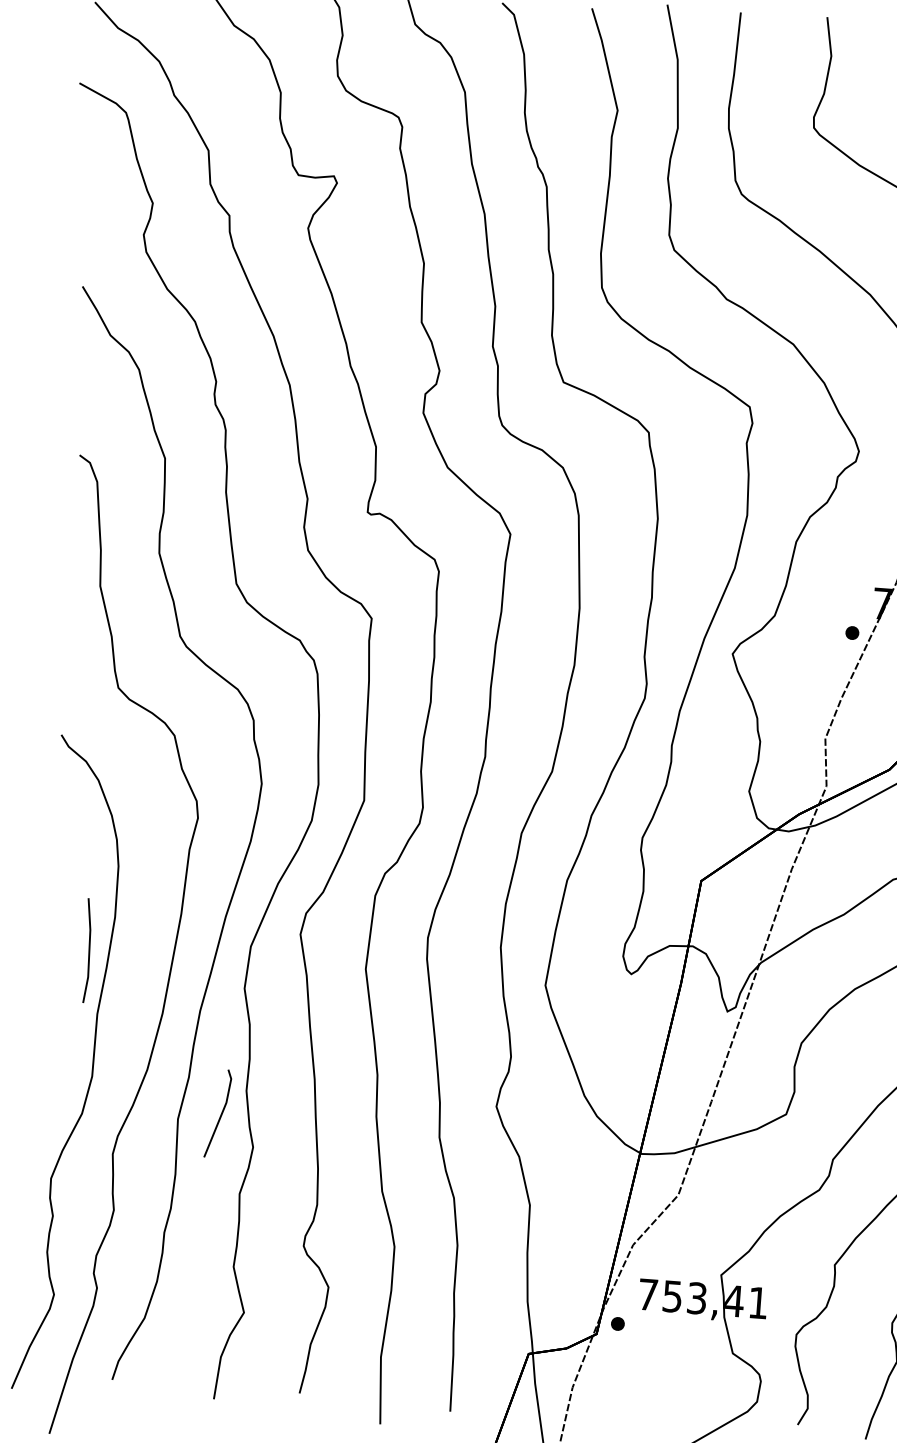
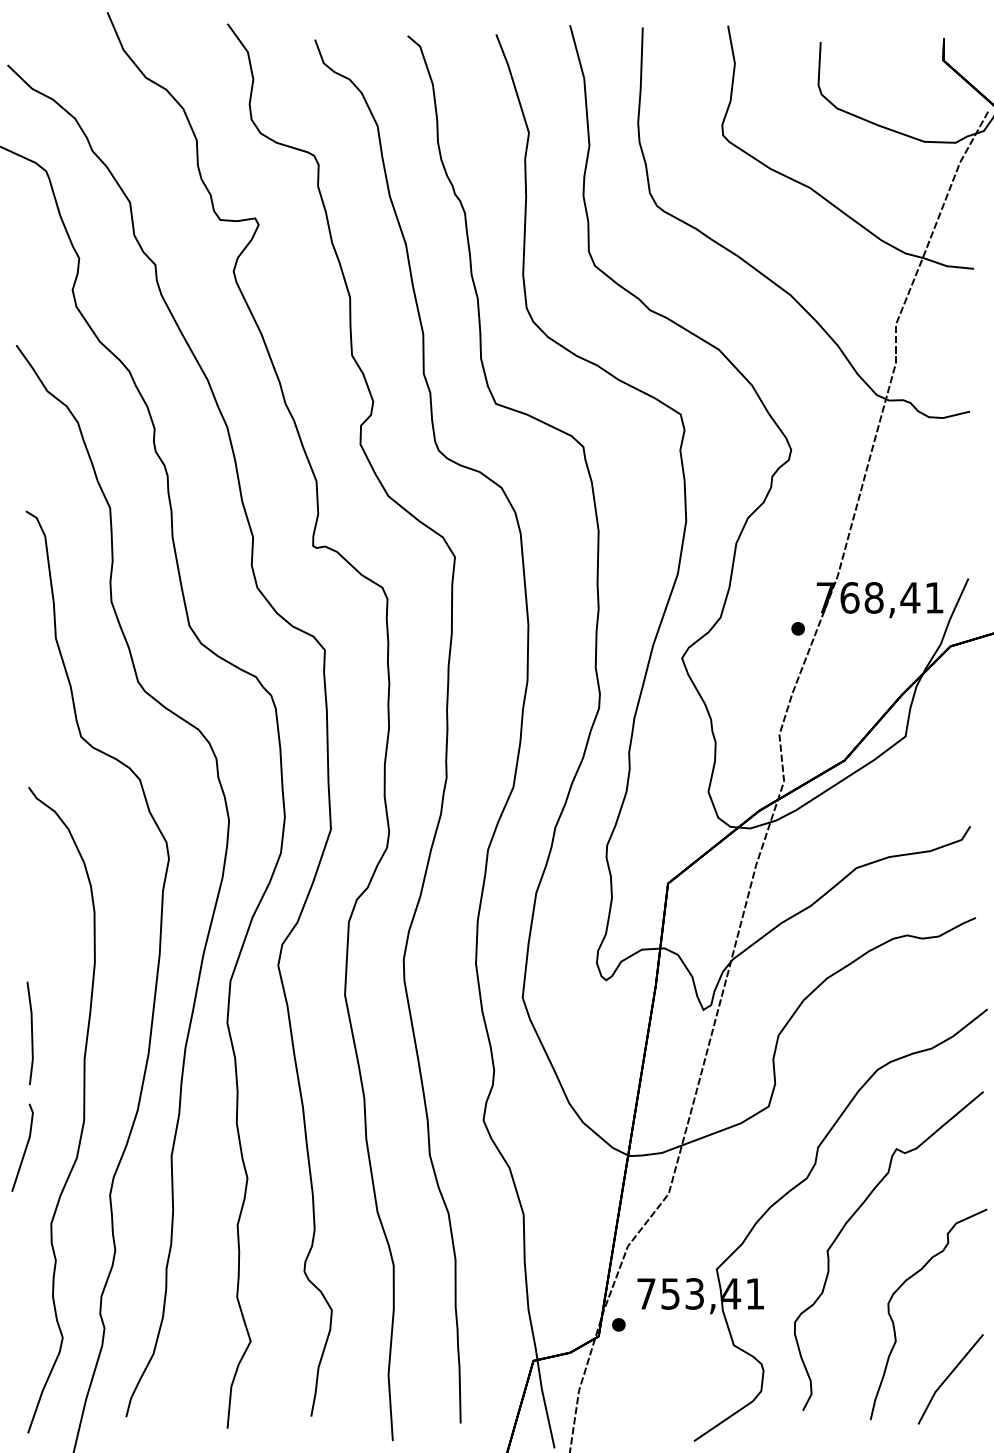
line: (88, 950) -> (31, 1033), moved
line: (219, 1115) -> (24, 1149), moved

